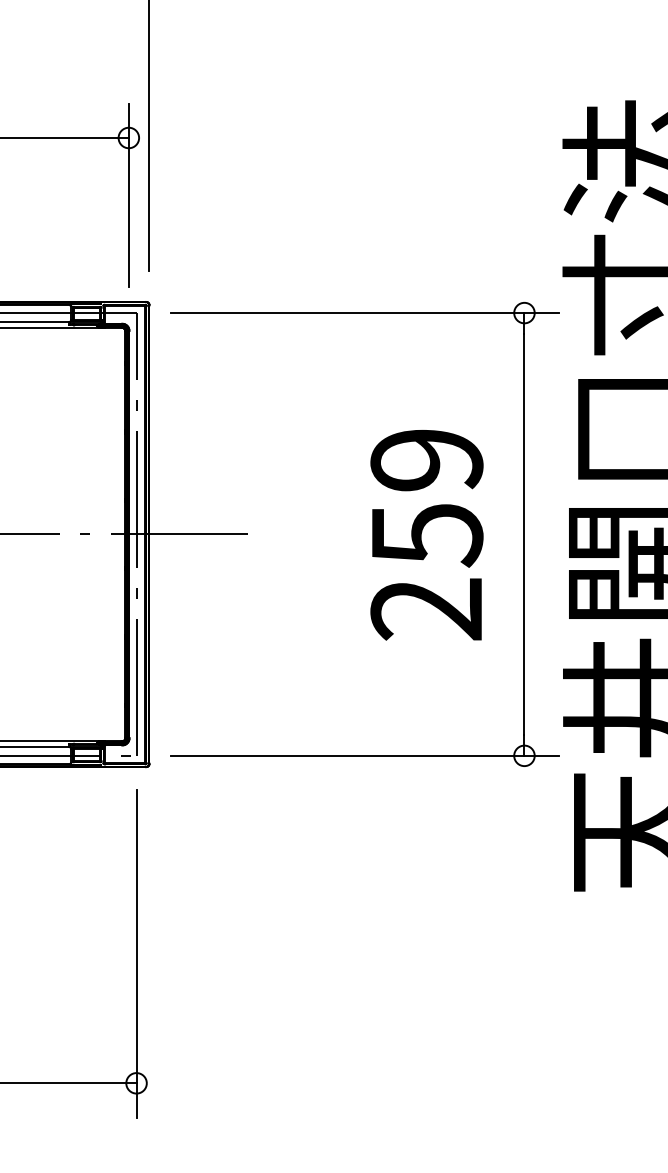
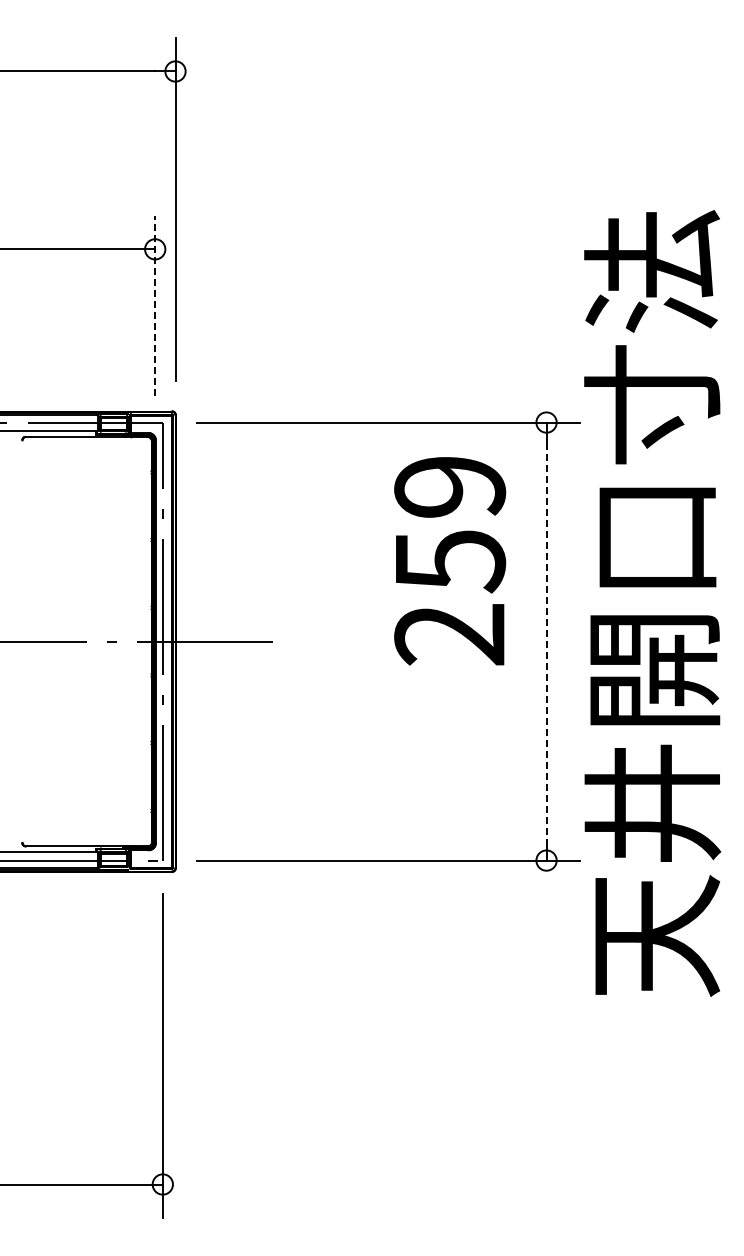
line: (129, 194) -> (155, 305), solid -> dashed
line: (524, 534) -> (546, 641), solid -> dashed
text: (427, 535) -> (450, 561), moved

